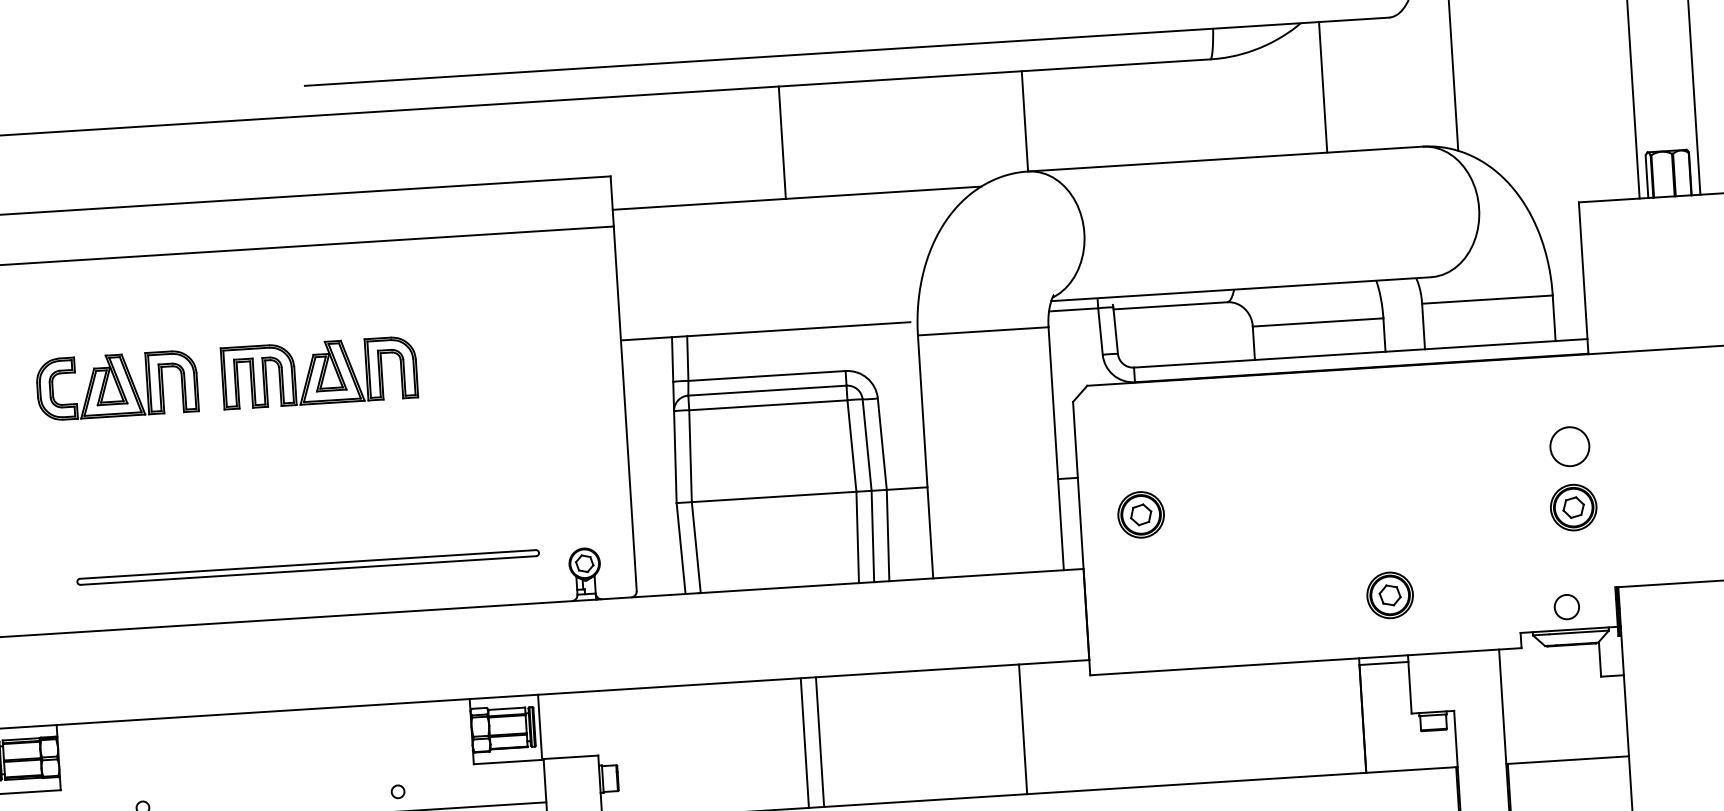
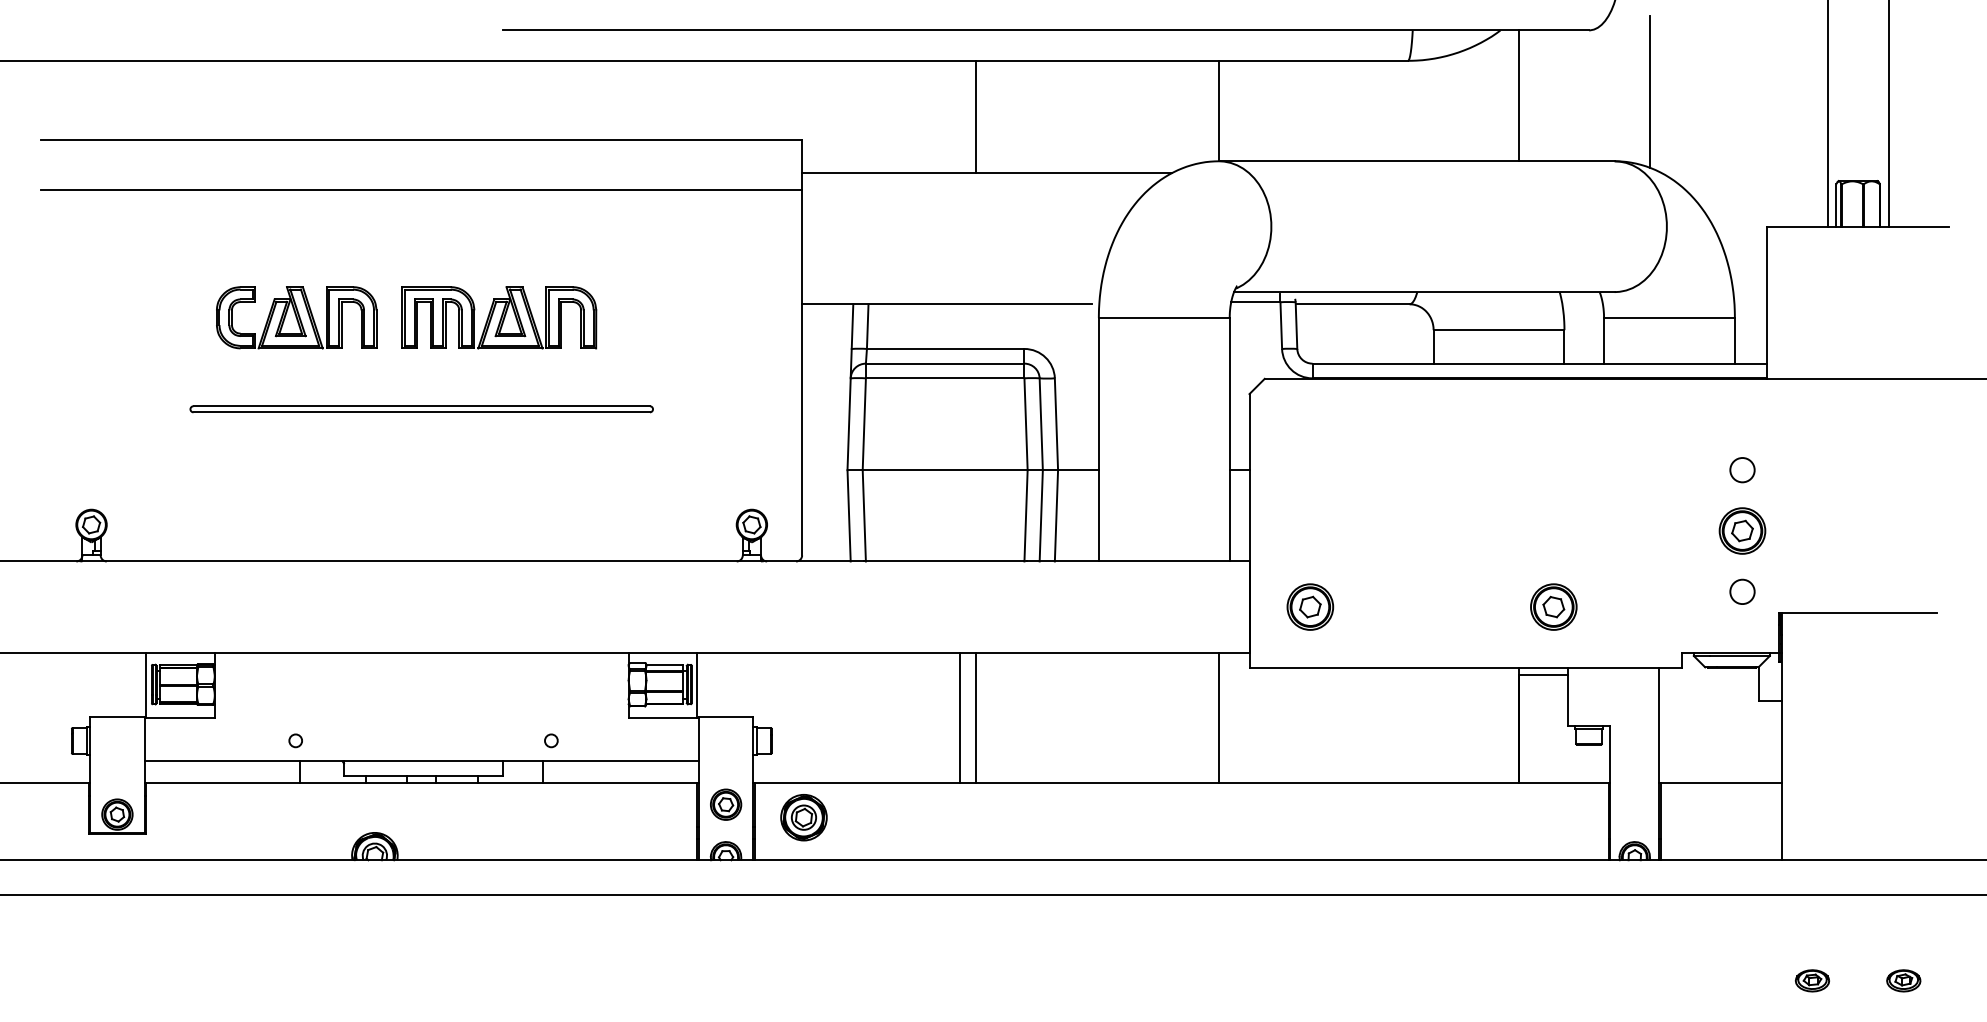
circle: (1569, 447) -> (1742, 470), size x0.62
part: (1141, 514) -> (1310, 606), moved
part: (307, 567) -> (421, 409), moved
circle: (1566, 606) -> (1742, 591), moved
line: (1023, 729) -> (1219, 717), moved

